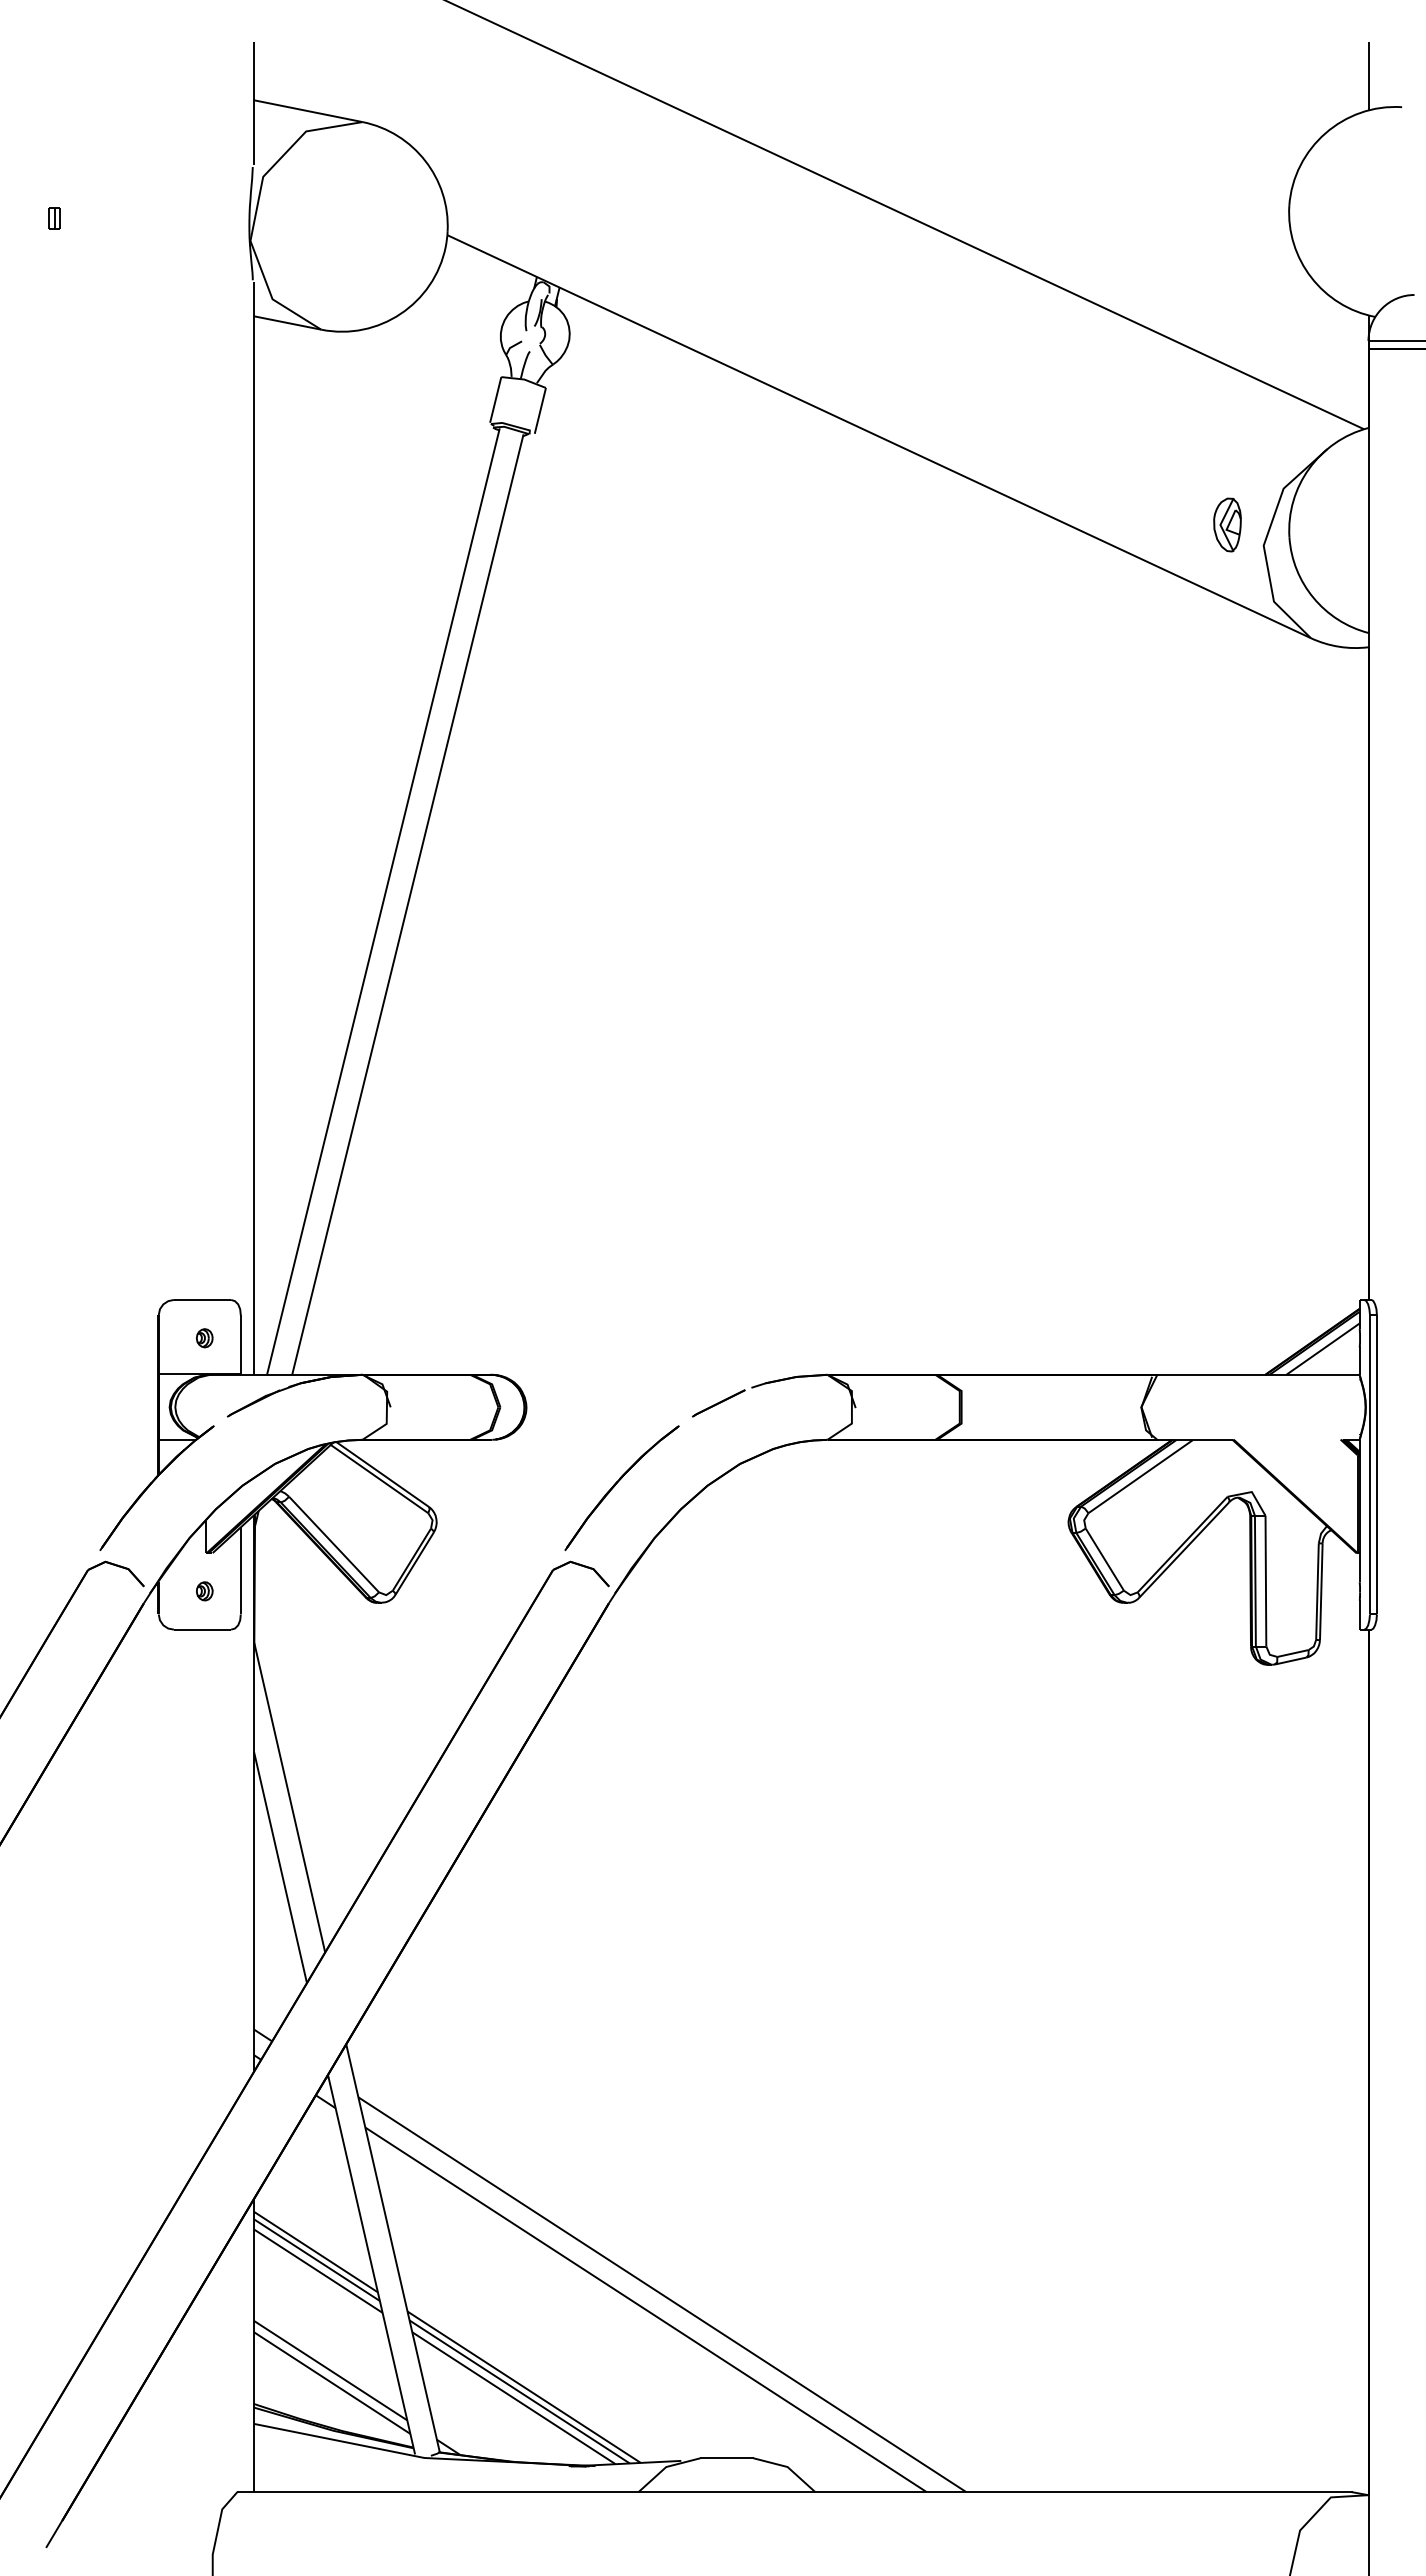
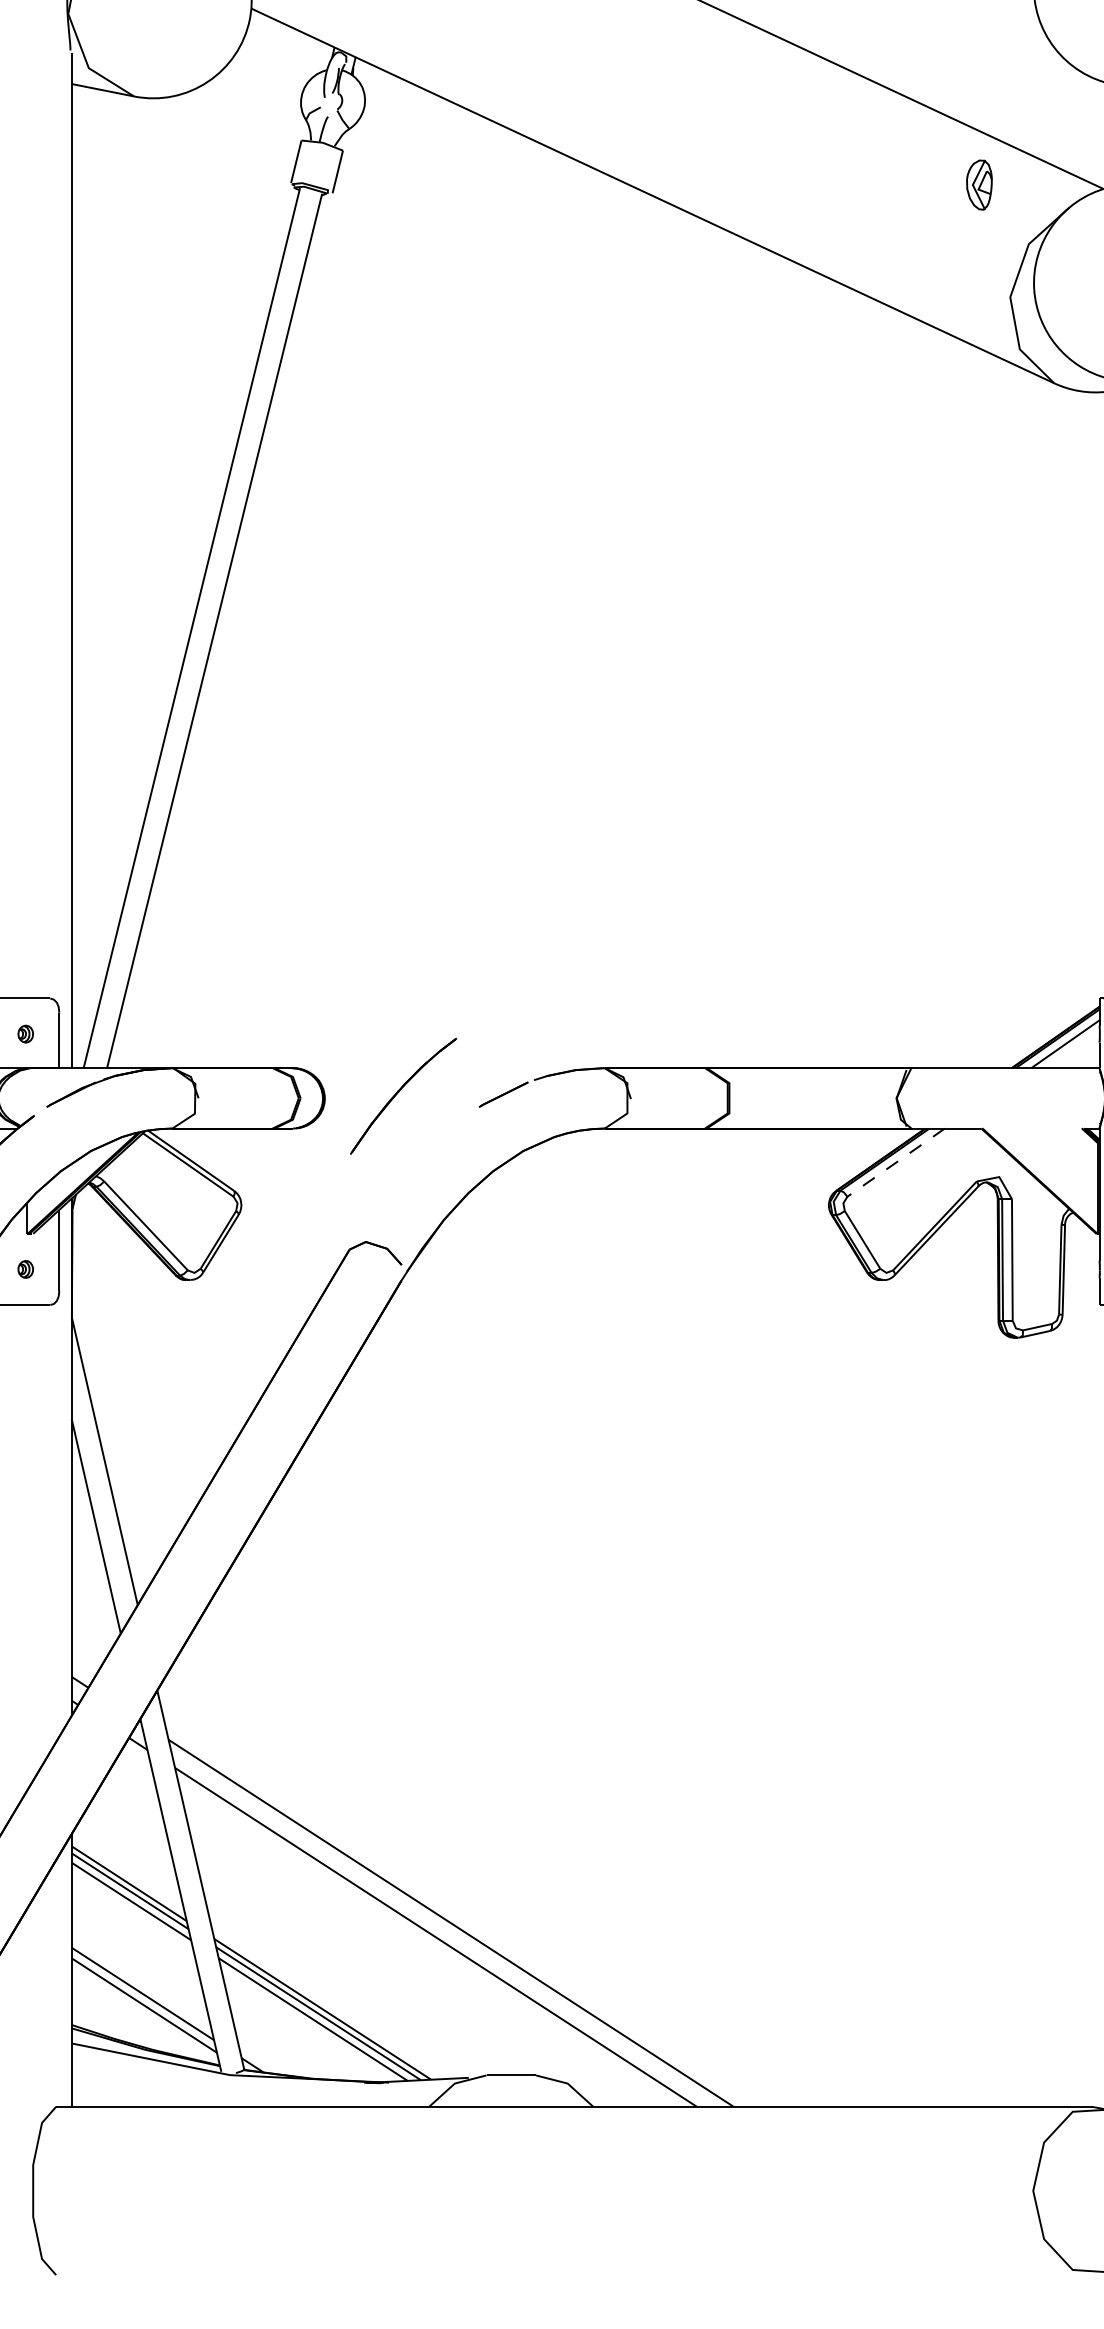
part: (1227, 524) -> (979, 184), moved
line: (1140, 1476) -> (895, 1162), solid -> dashed
part: (621, 1487) -> (403, 1095), moved

